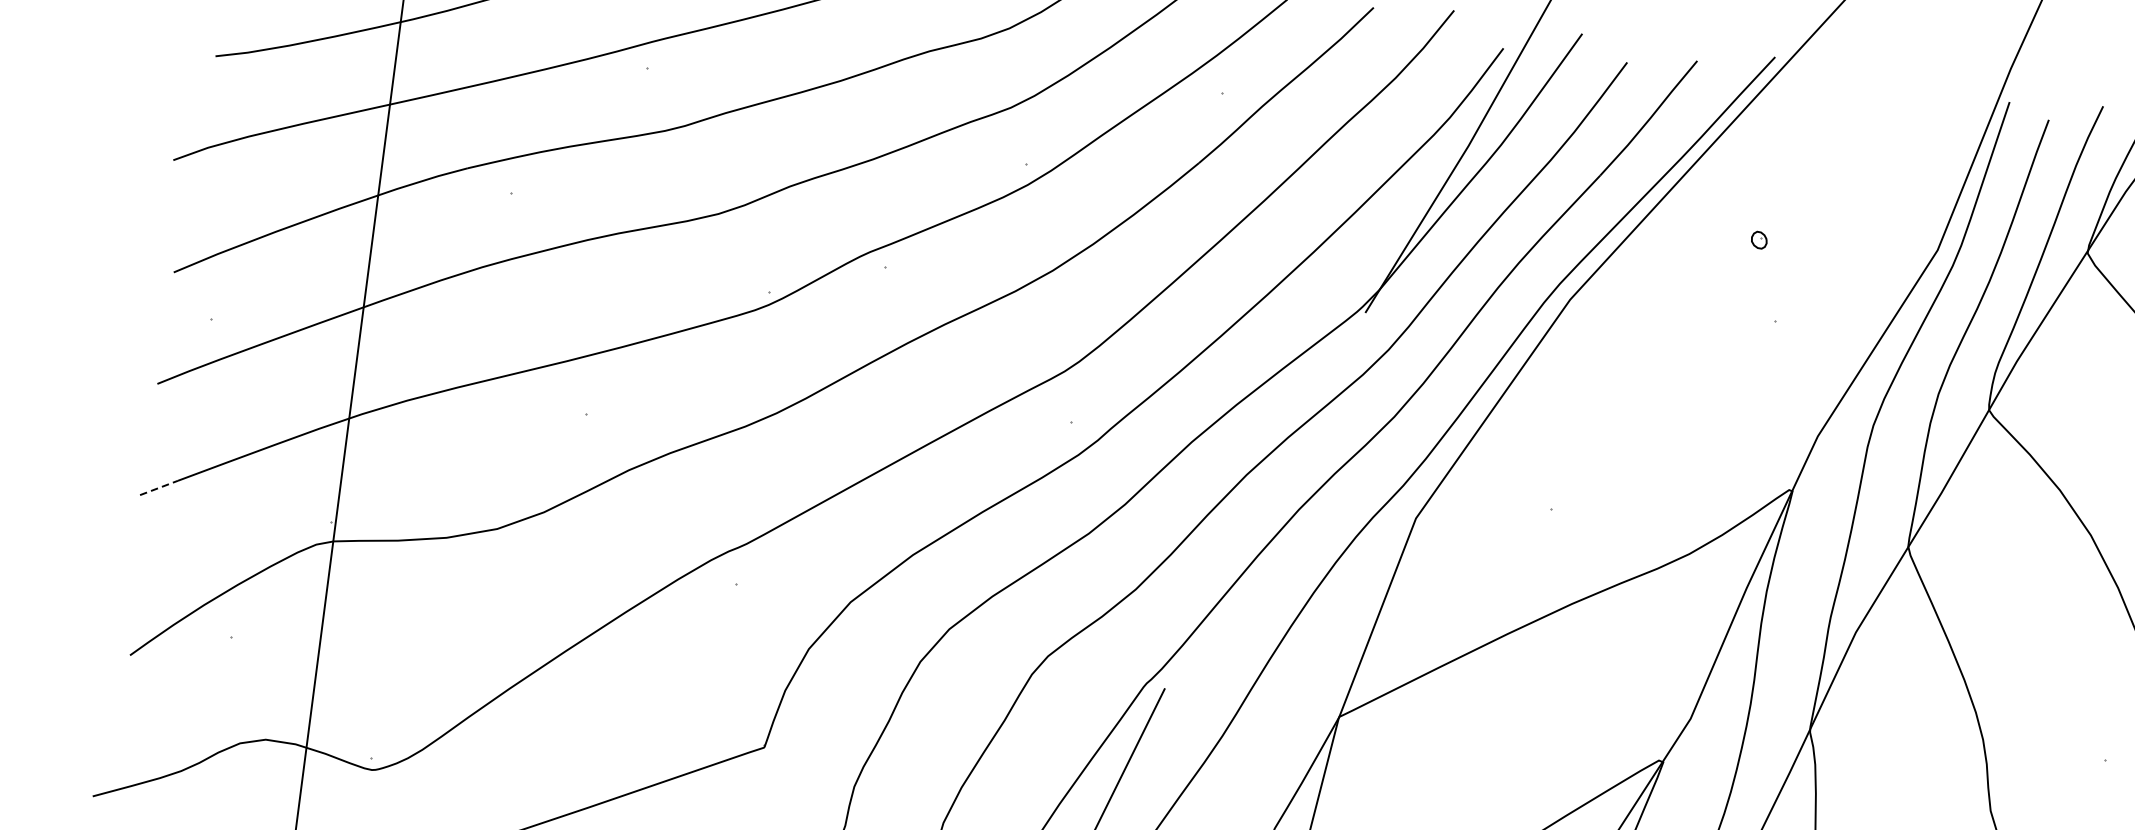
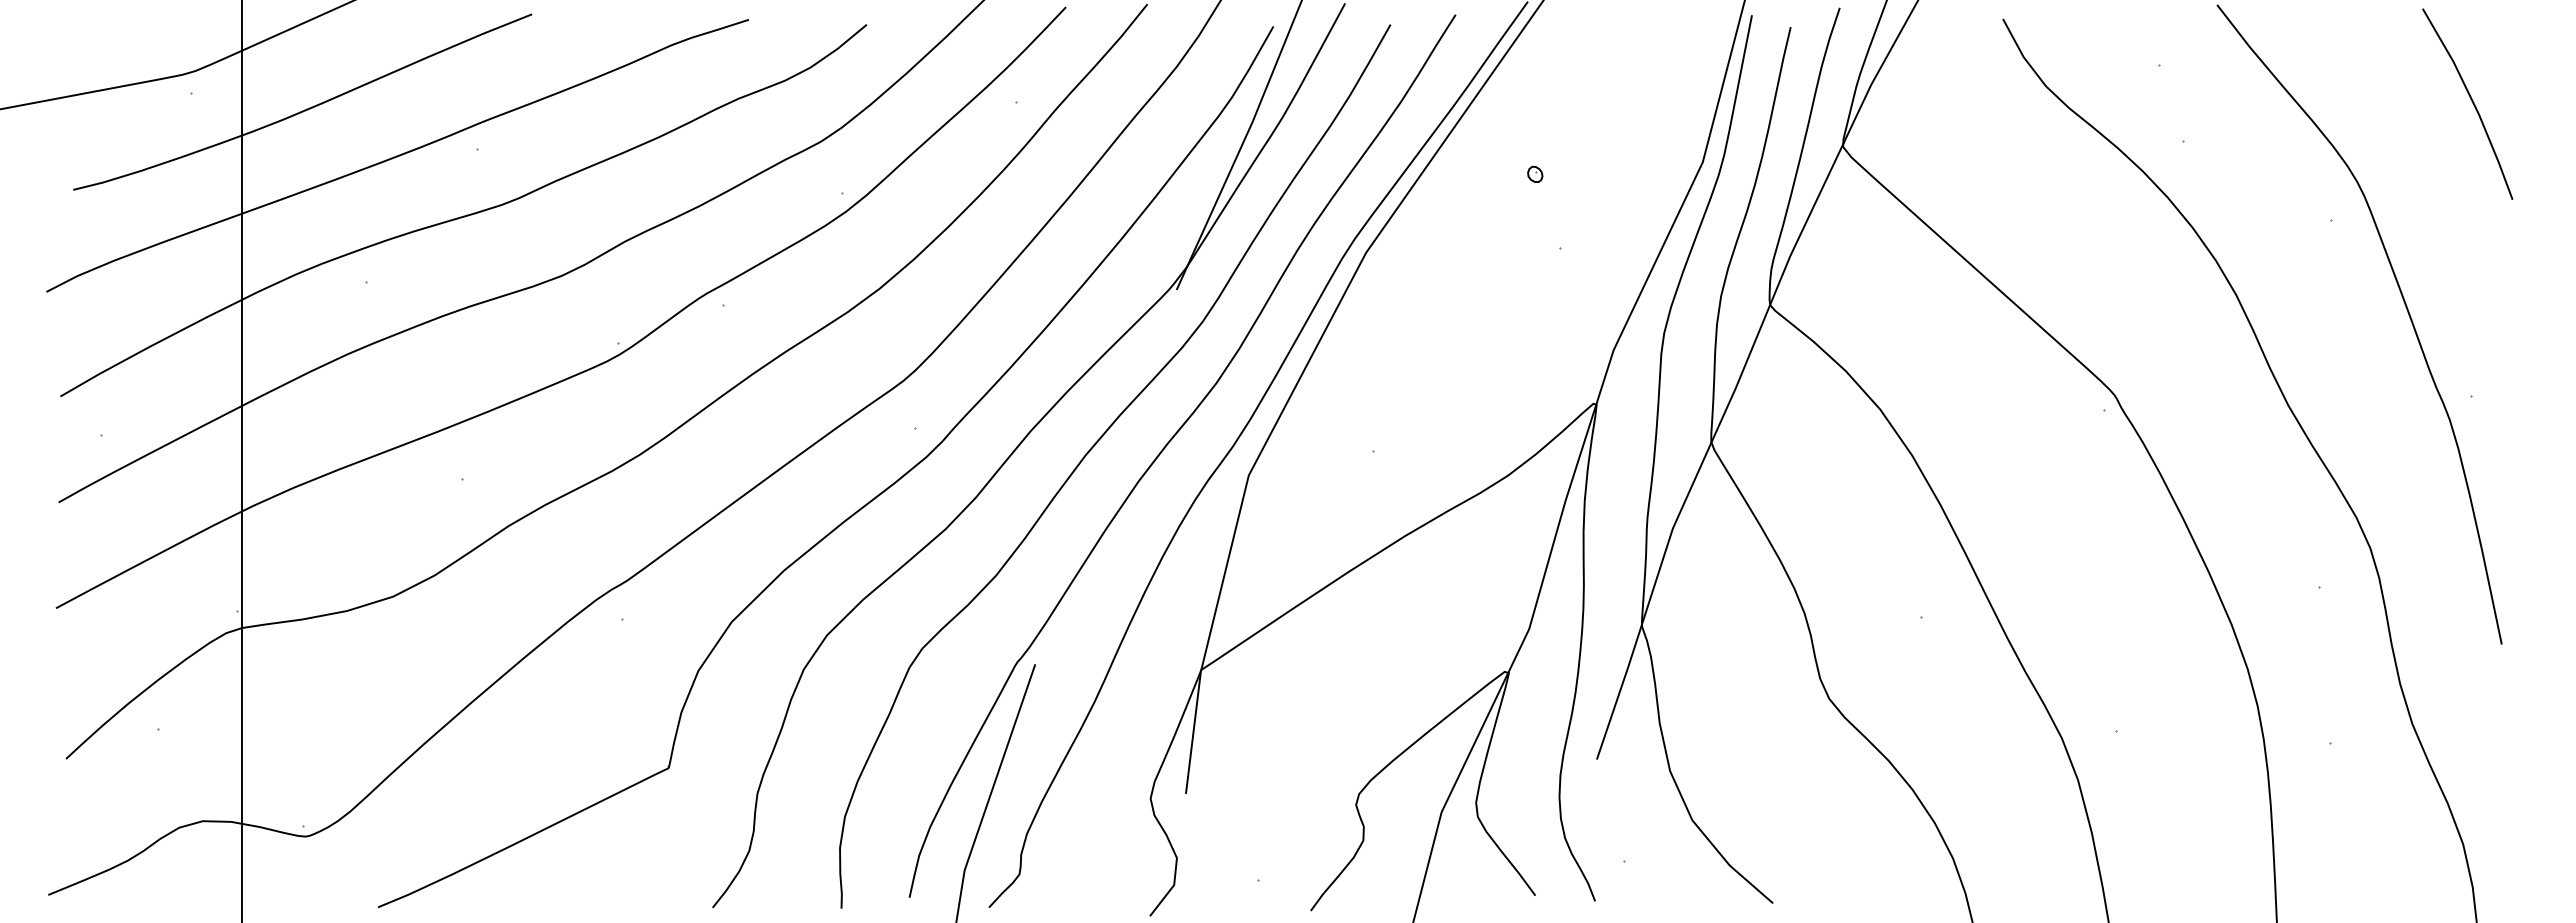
line: (159, 488) -> (73, 599), dashed -> solid

